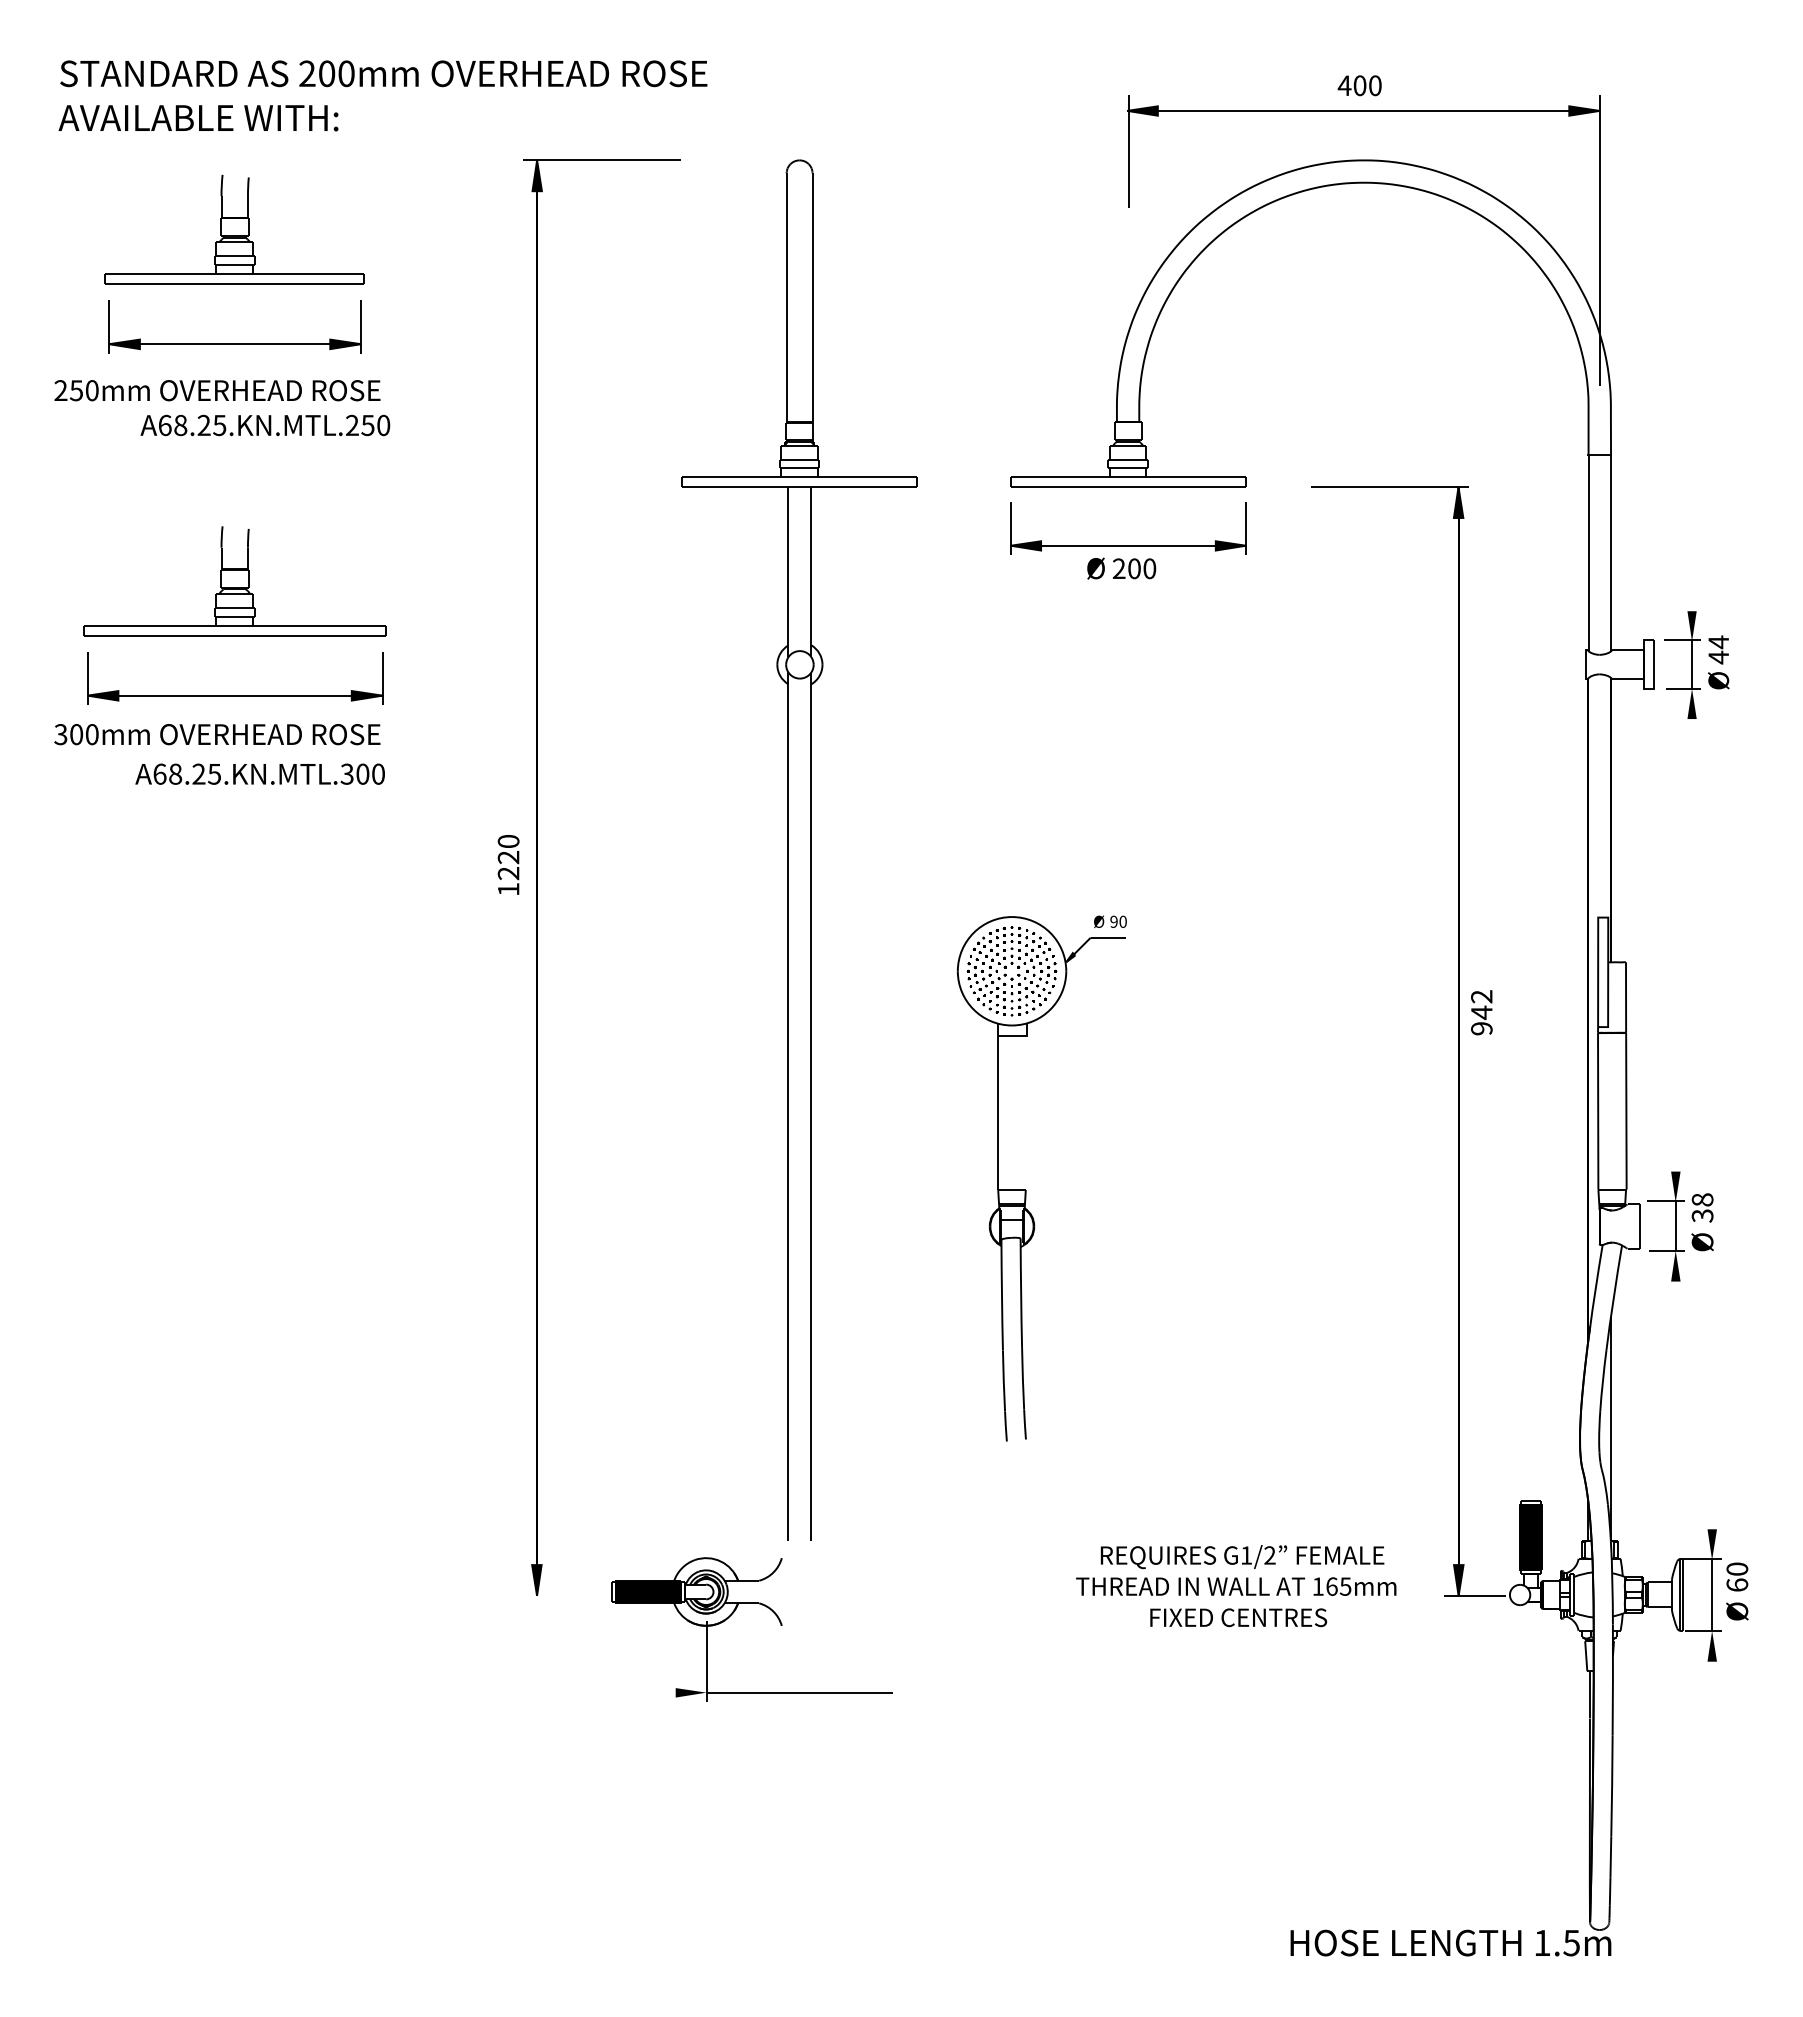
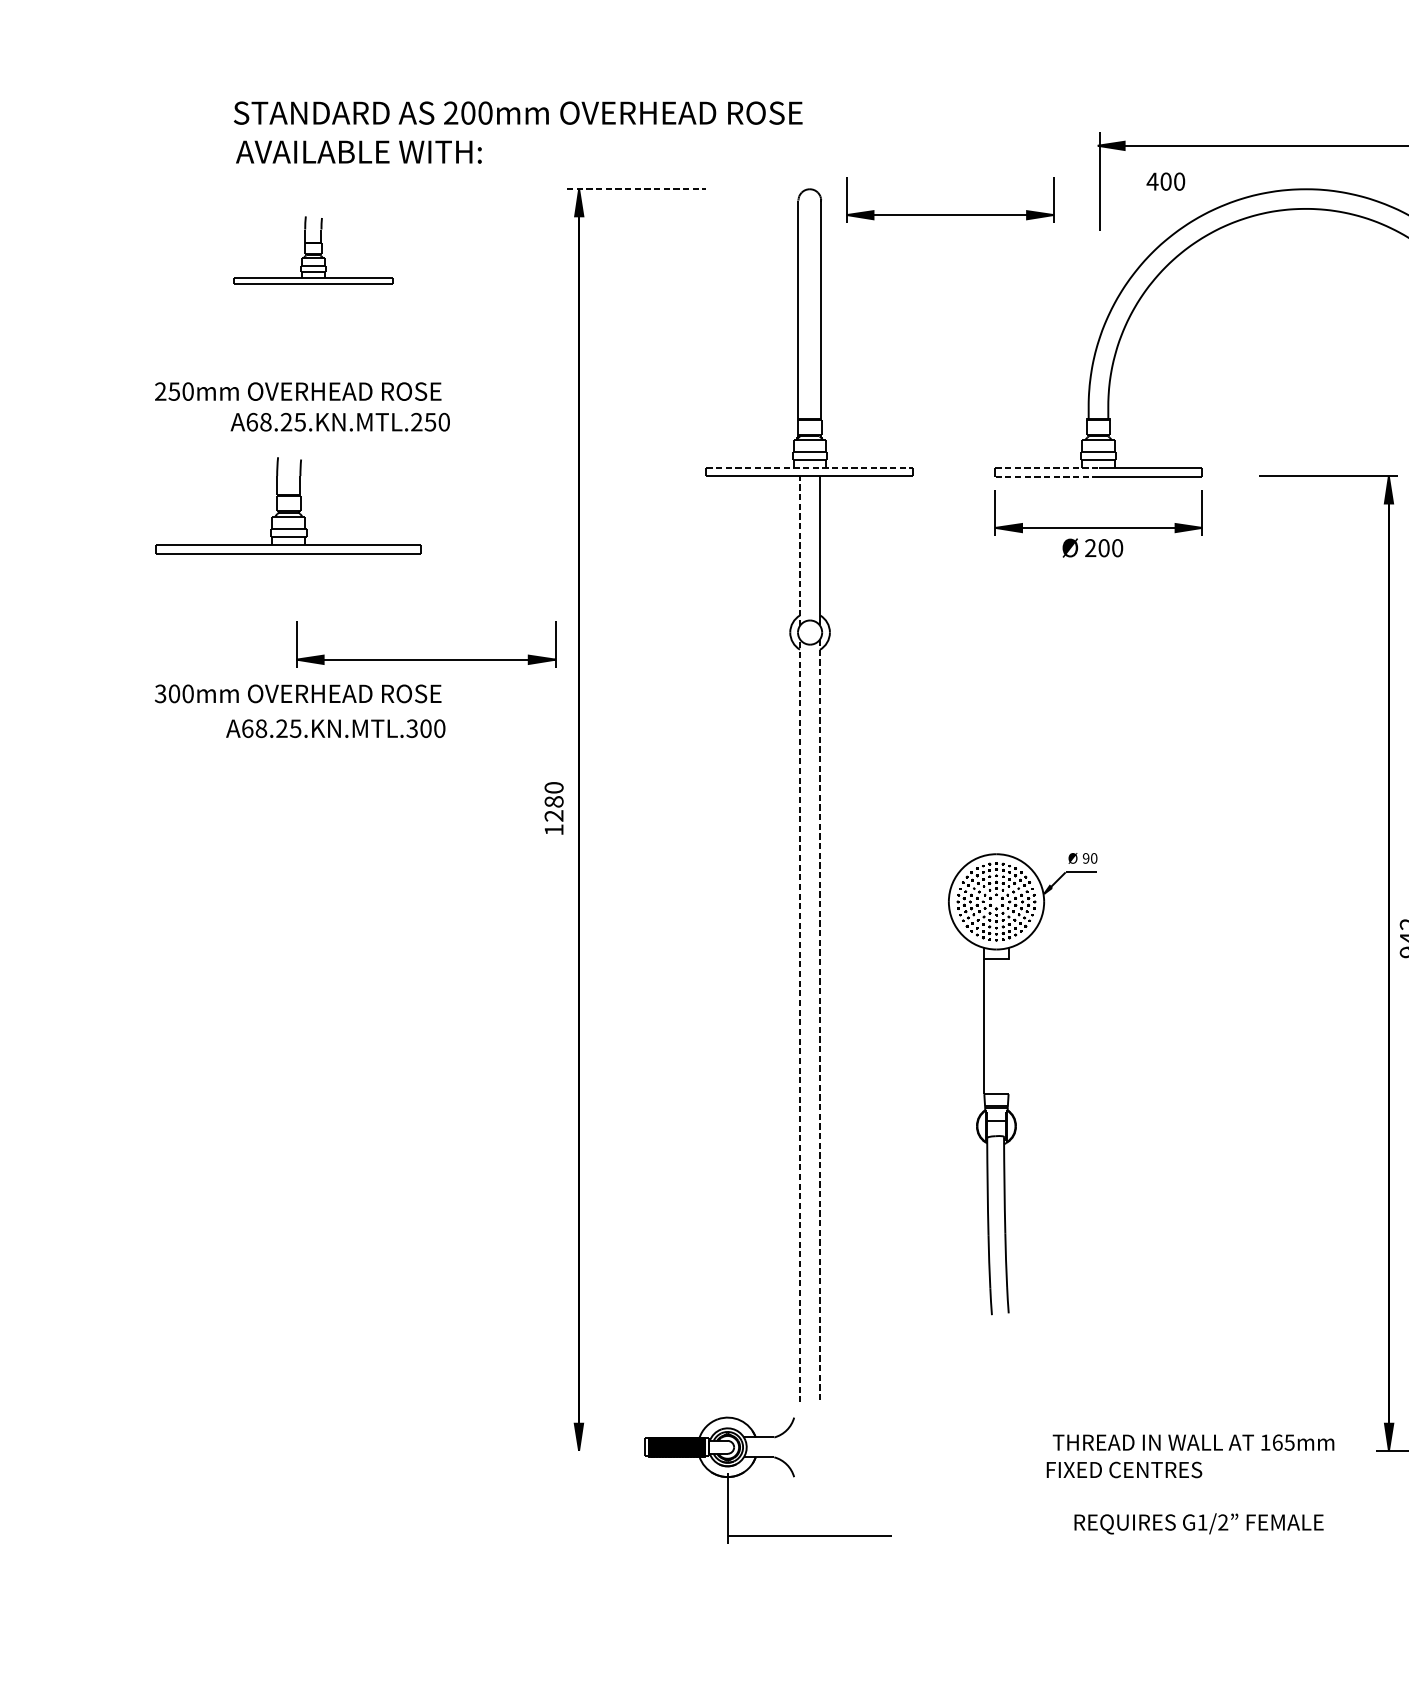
text: (383, 73) -> (517, 112), moved
text: (1359, 85) -> (1165, 181), moved
text: (198, 118) -> (358, 152), moved
line: (602, 160) -> (636, 189), solid -> dashed
part: (959, 189) -> (950, 214), added
part: (234, 229) -> (313, 250), size x0.7
part: (234, 343) -> (313, 350), removed
line: (799, 477) -> (809, 467), solid -> dashed
line: (1069, 477) -> (1046, 467), solid -> dashed
line: (1069, 487) -> (1046, 476), solid -> dashed
line: (788, 571) -> (800, 550), solid -> dashed
part: (234, 581) -> (288, 505), moved
part: (235, 695) -> (426, 659), moved
text: (508, 857) -> (553, 801), 1220 -> 1280
line: (788, 1106) -> (800, 1020), solid -> dashed
line: (810, 1107) -> (819, 1021), solid -> dashed
text: (1242, 1557) -> (1199, 1524), moved
text: (1238, 1617) -> (1124, 1469), moved
fill: (690, 1692) -> (713, 1535), removed

